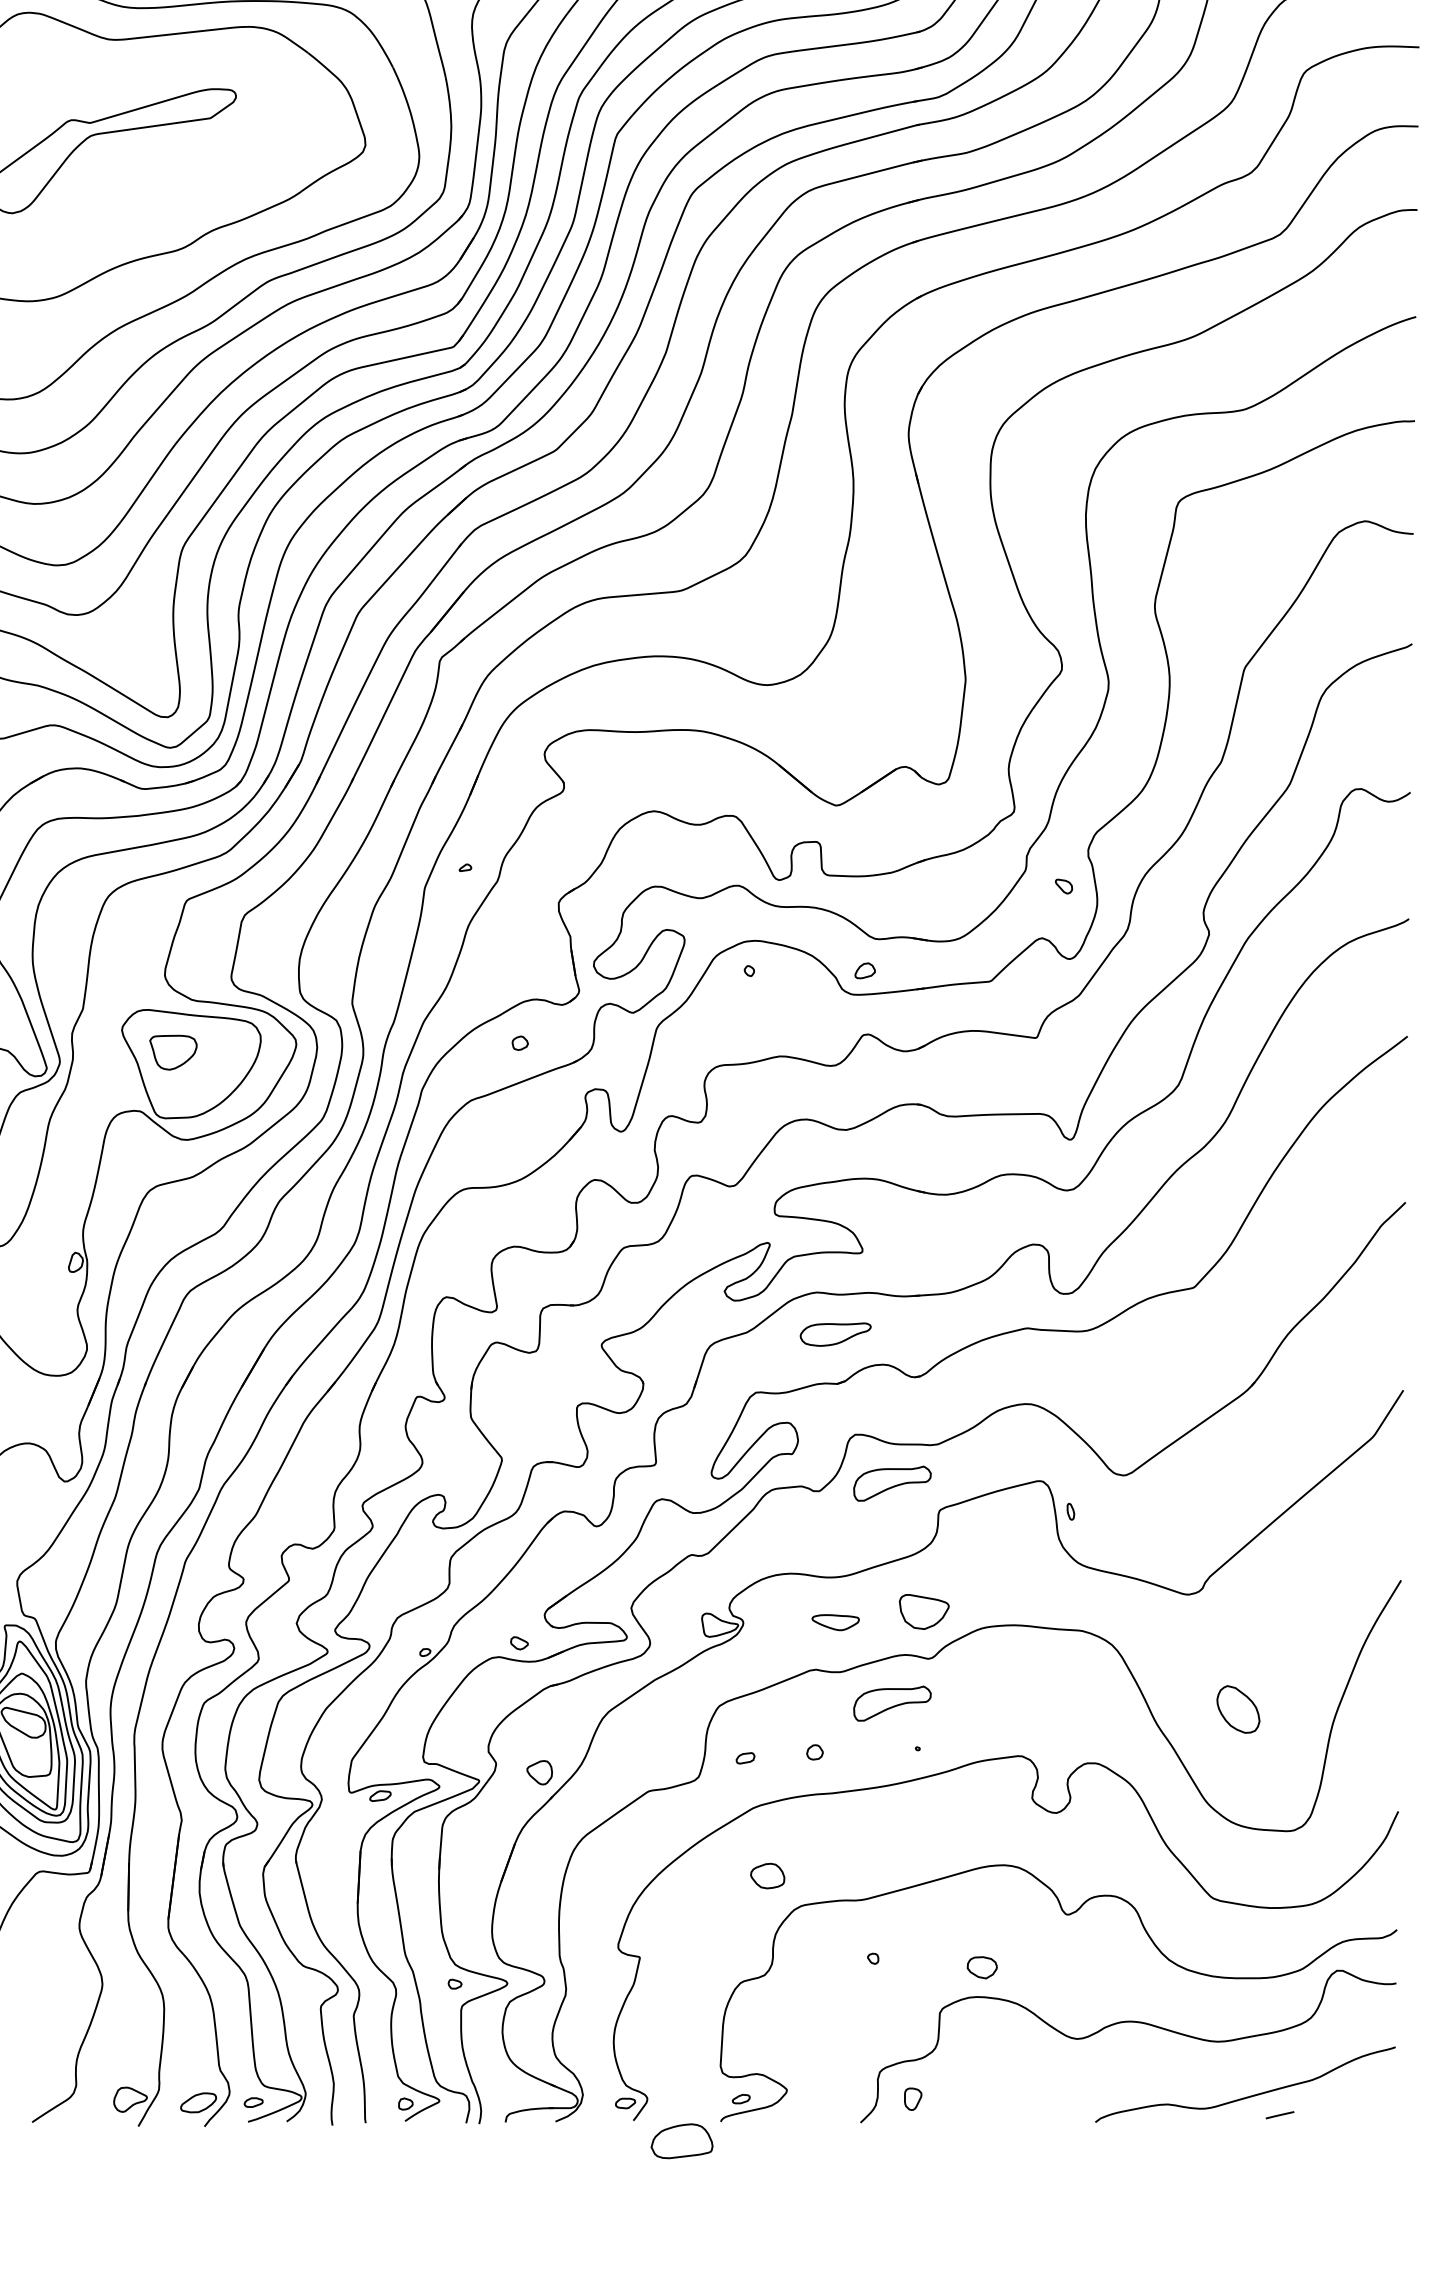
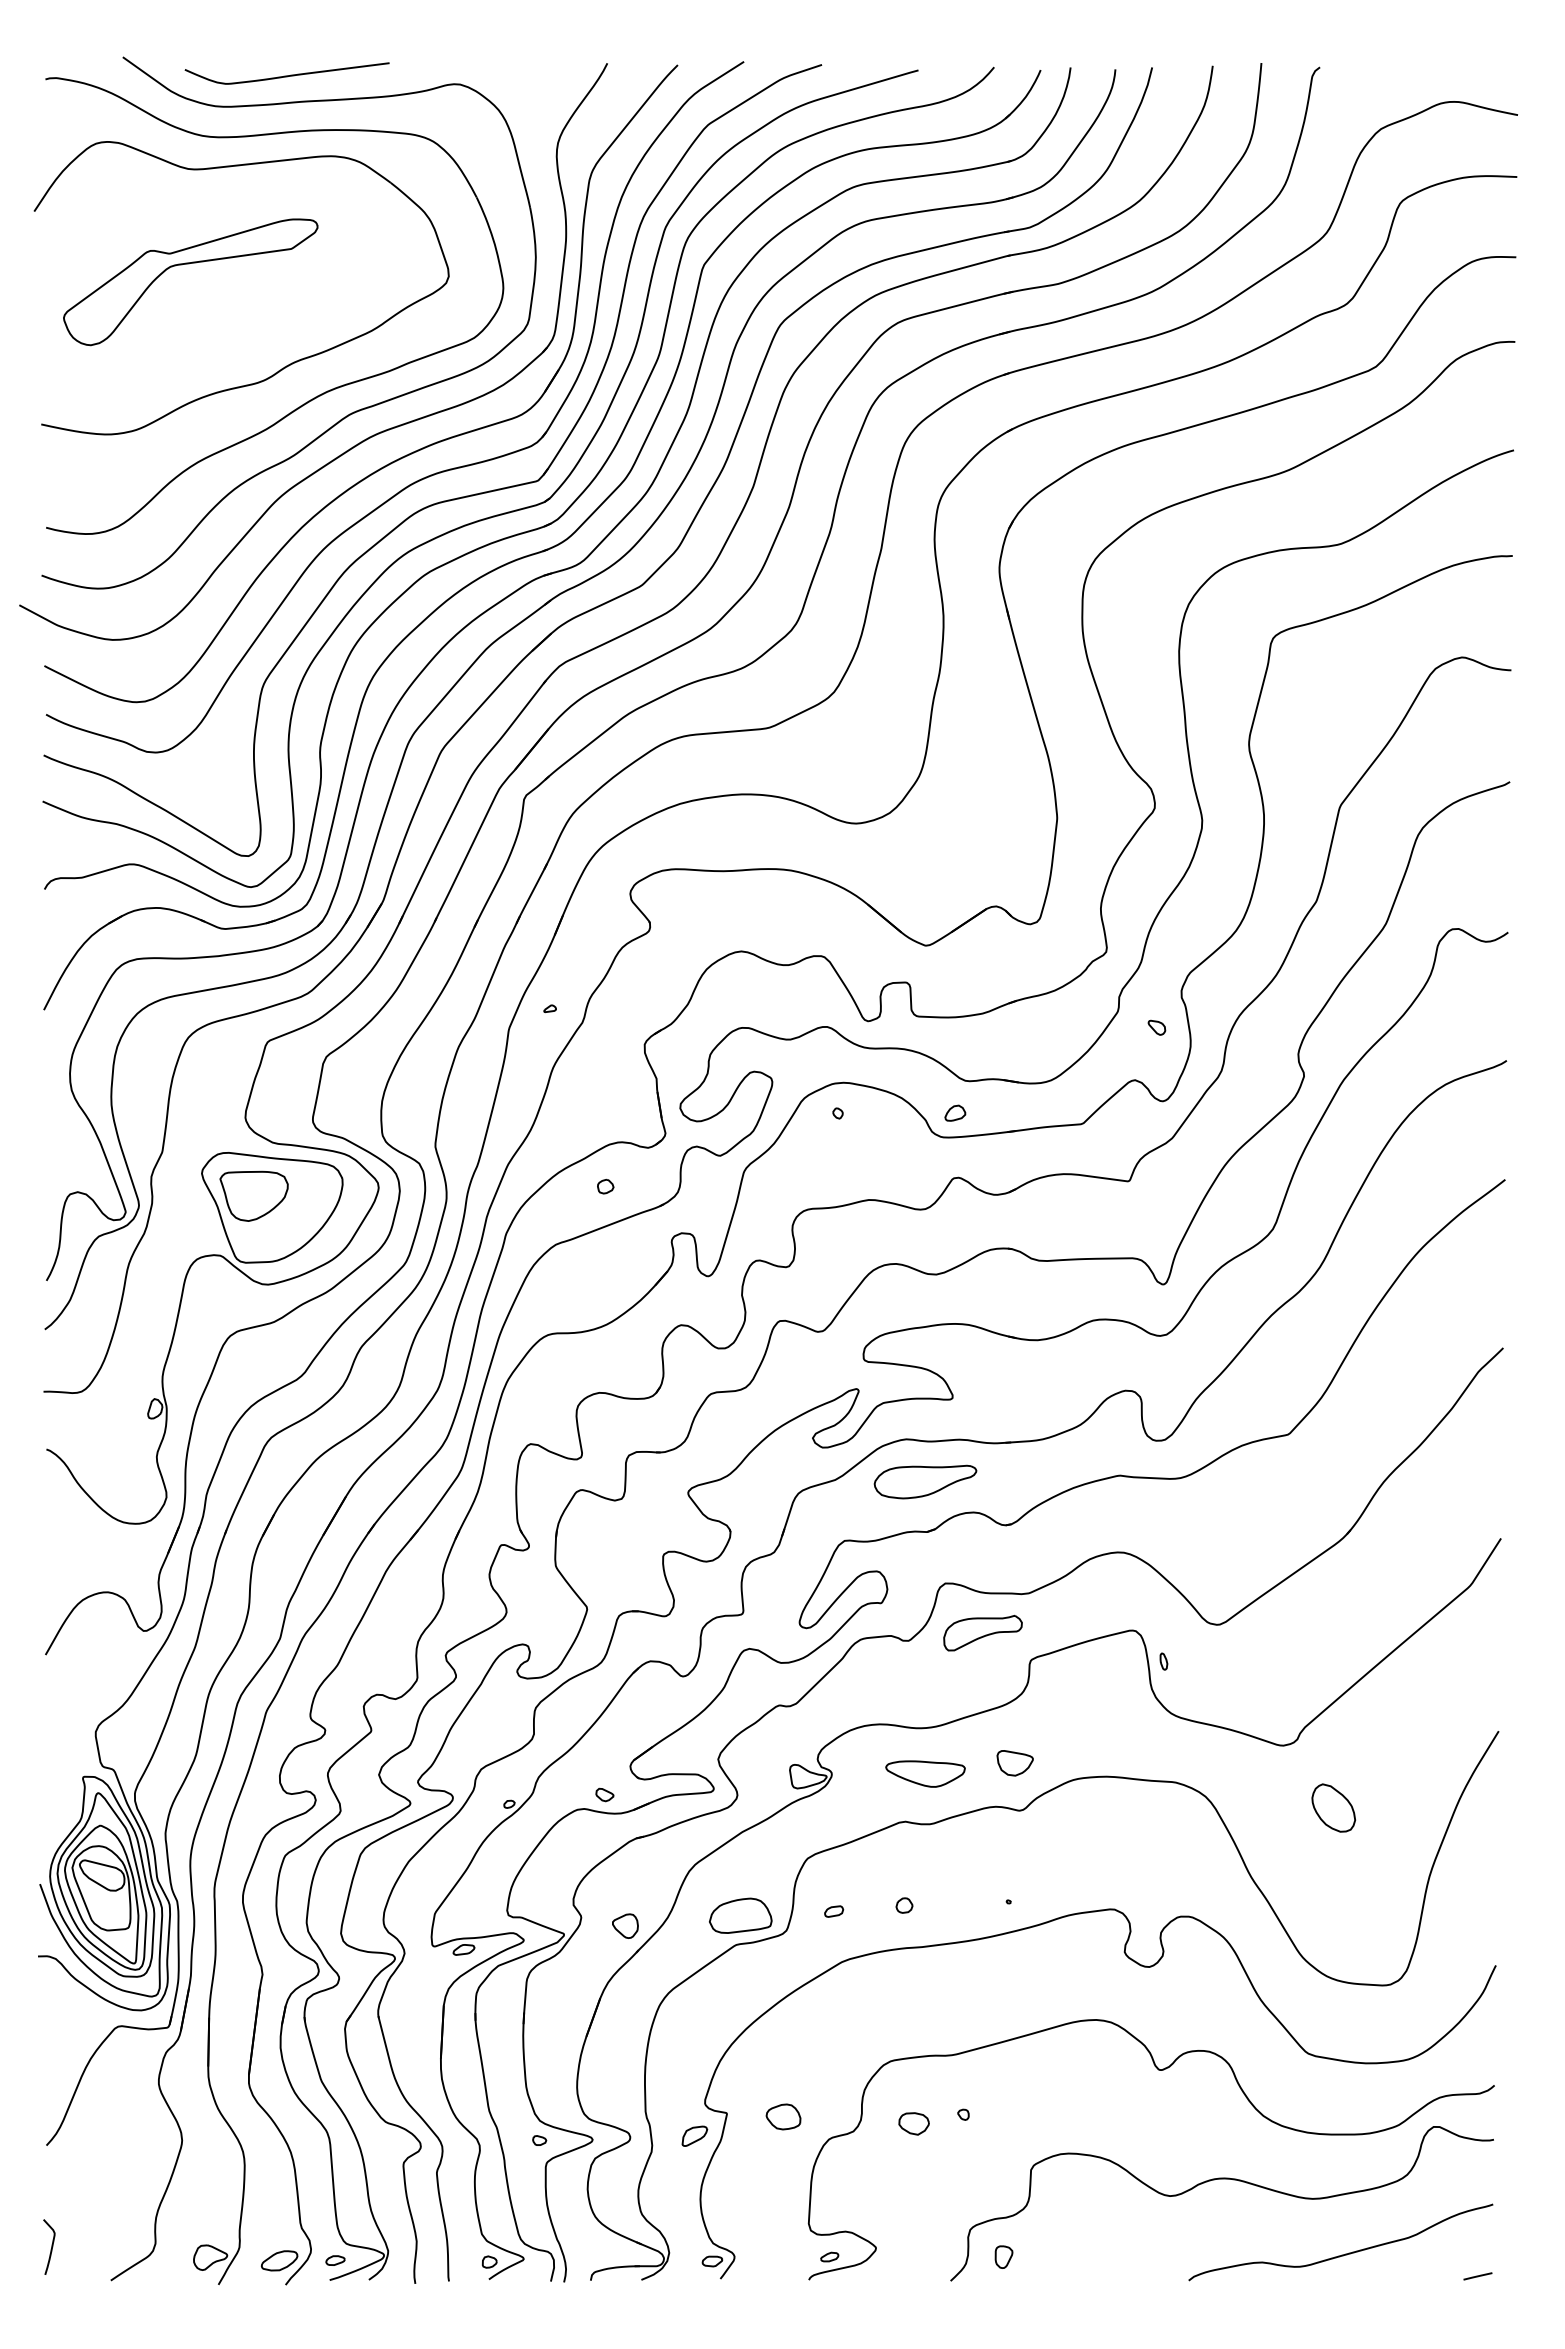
part: (172, 1051) -> (253, 1195), size x1.43
part: (835, 1334) -> (925, 1481), size x1.43
part: (923, 1612) -> (1014, 1763), size x0.71
part: (835, 1622) -> (925, 1773), size x1.67
part: (891, 1703) -> (982, 1855), removed
part: (1238, 1708) -> (1333, 1807), moved
part: (767, 1875) -> (783, 2116), moved
part: (981, 1967) -> (913, 2123), moved
part: (607, 1979) -> (694, 2135), added
line: (1279, 2115) -> (1477, 2276), moved
part: (681, 2140) -> (740, 1915), moved

